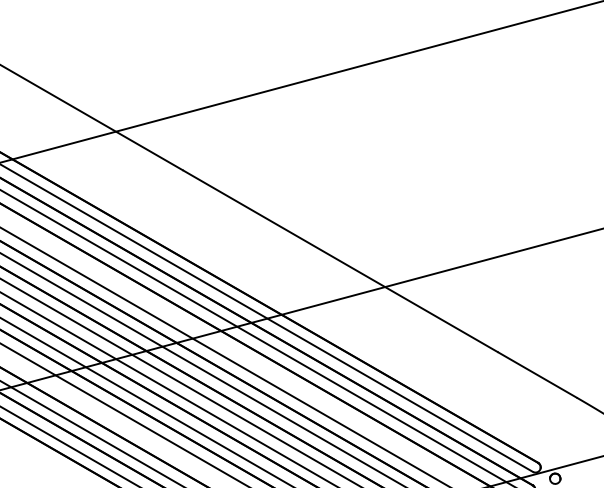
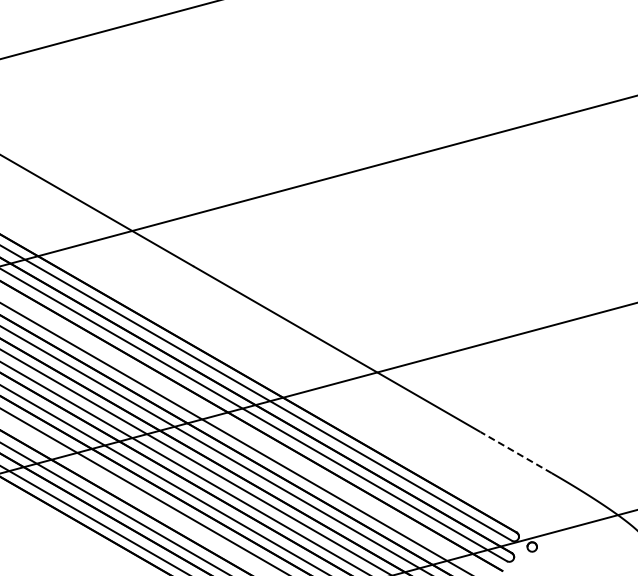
line: (536, 374) -> (515, 452), solid -> dashed

